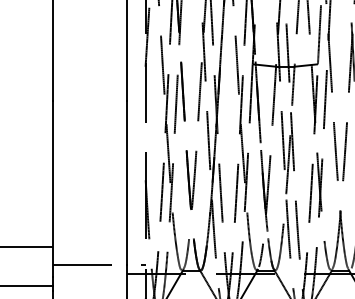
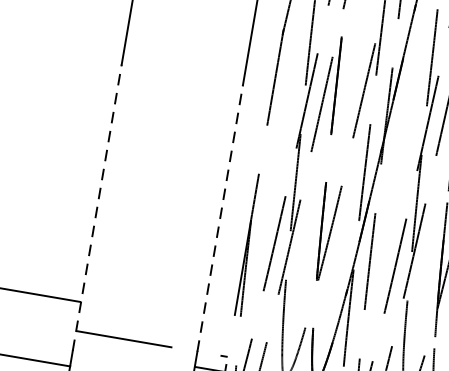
line: (127, 182) -> (220, 218), solid -> dashed
line: (52, 188) -> (97, 207), solid -> dashed

